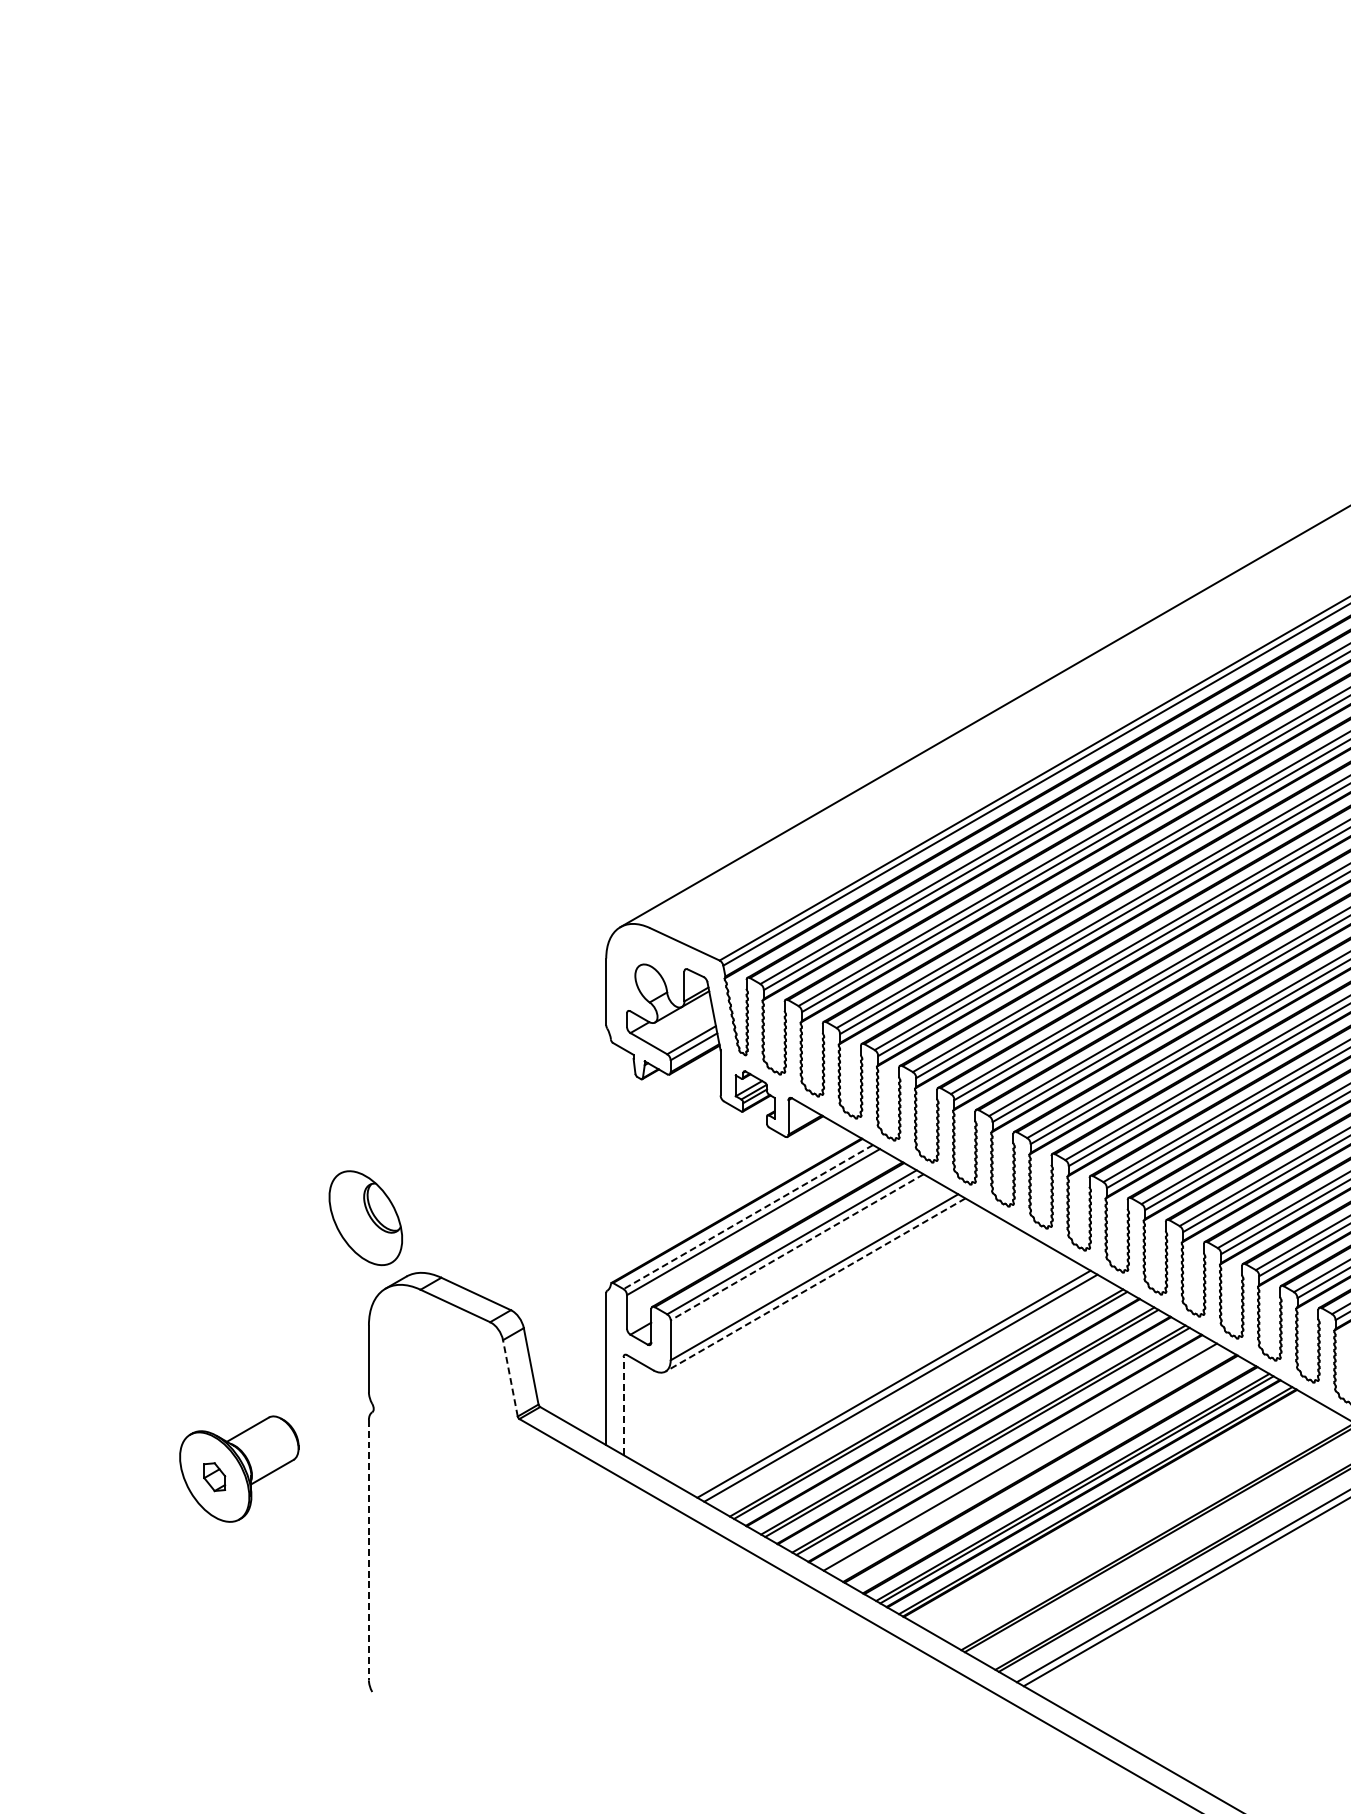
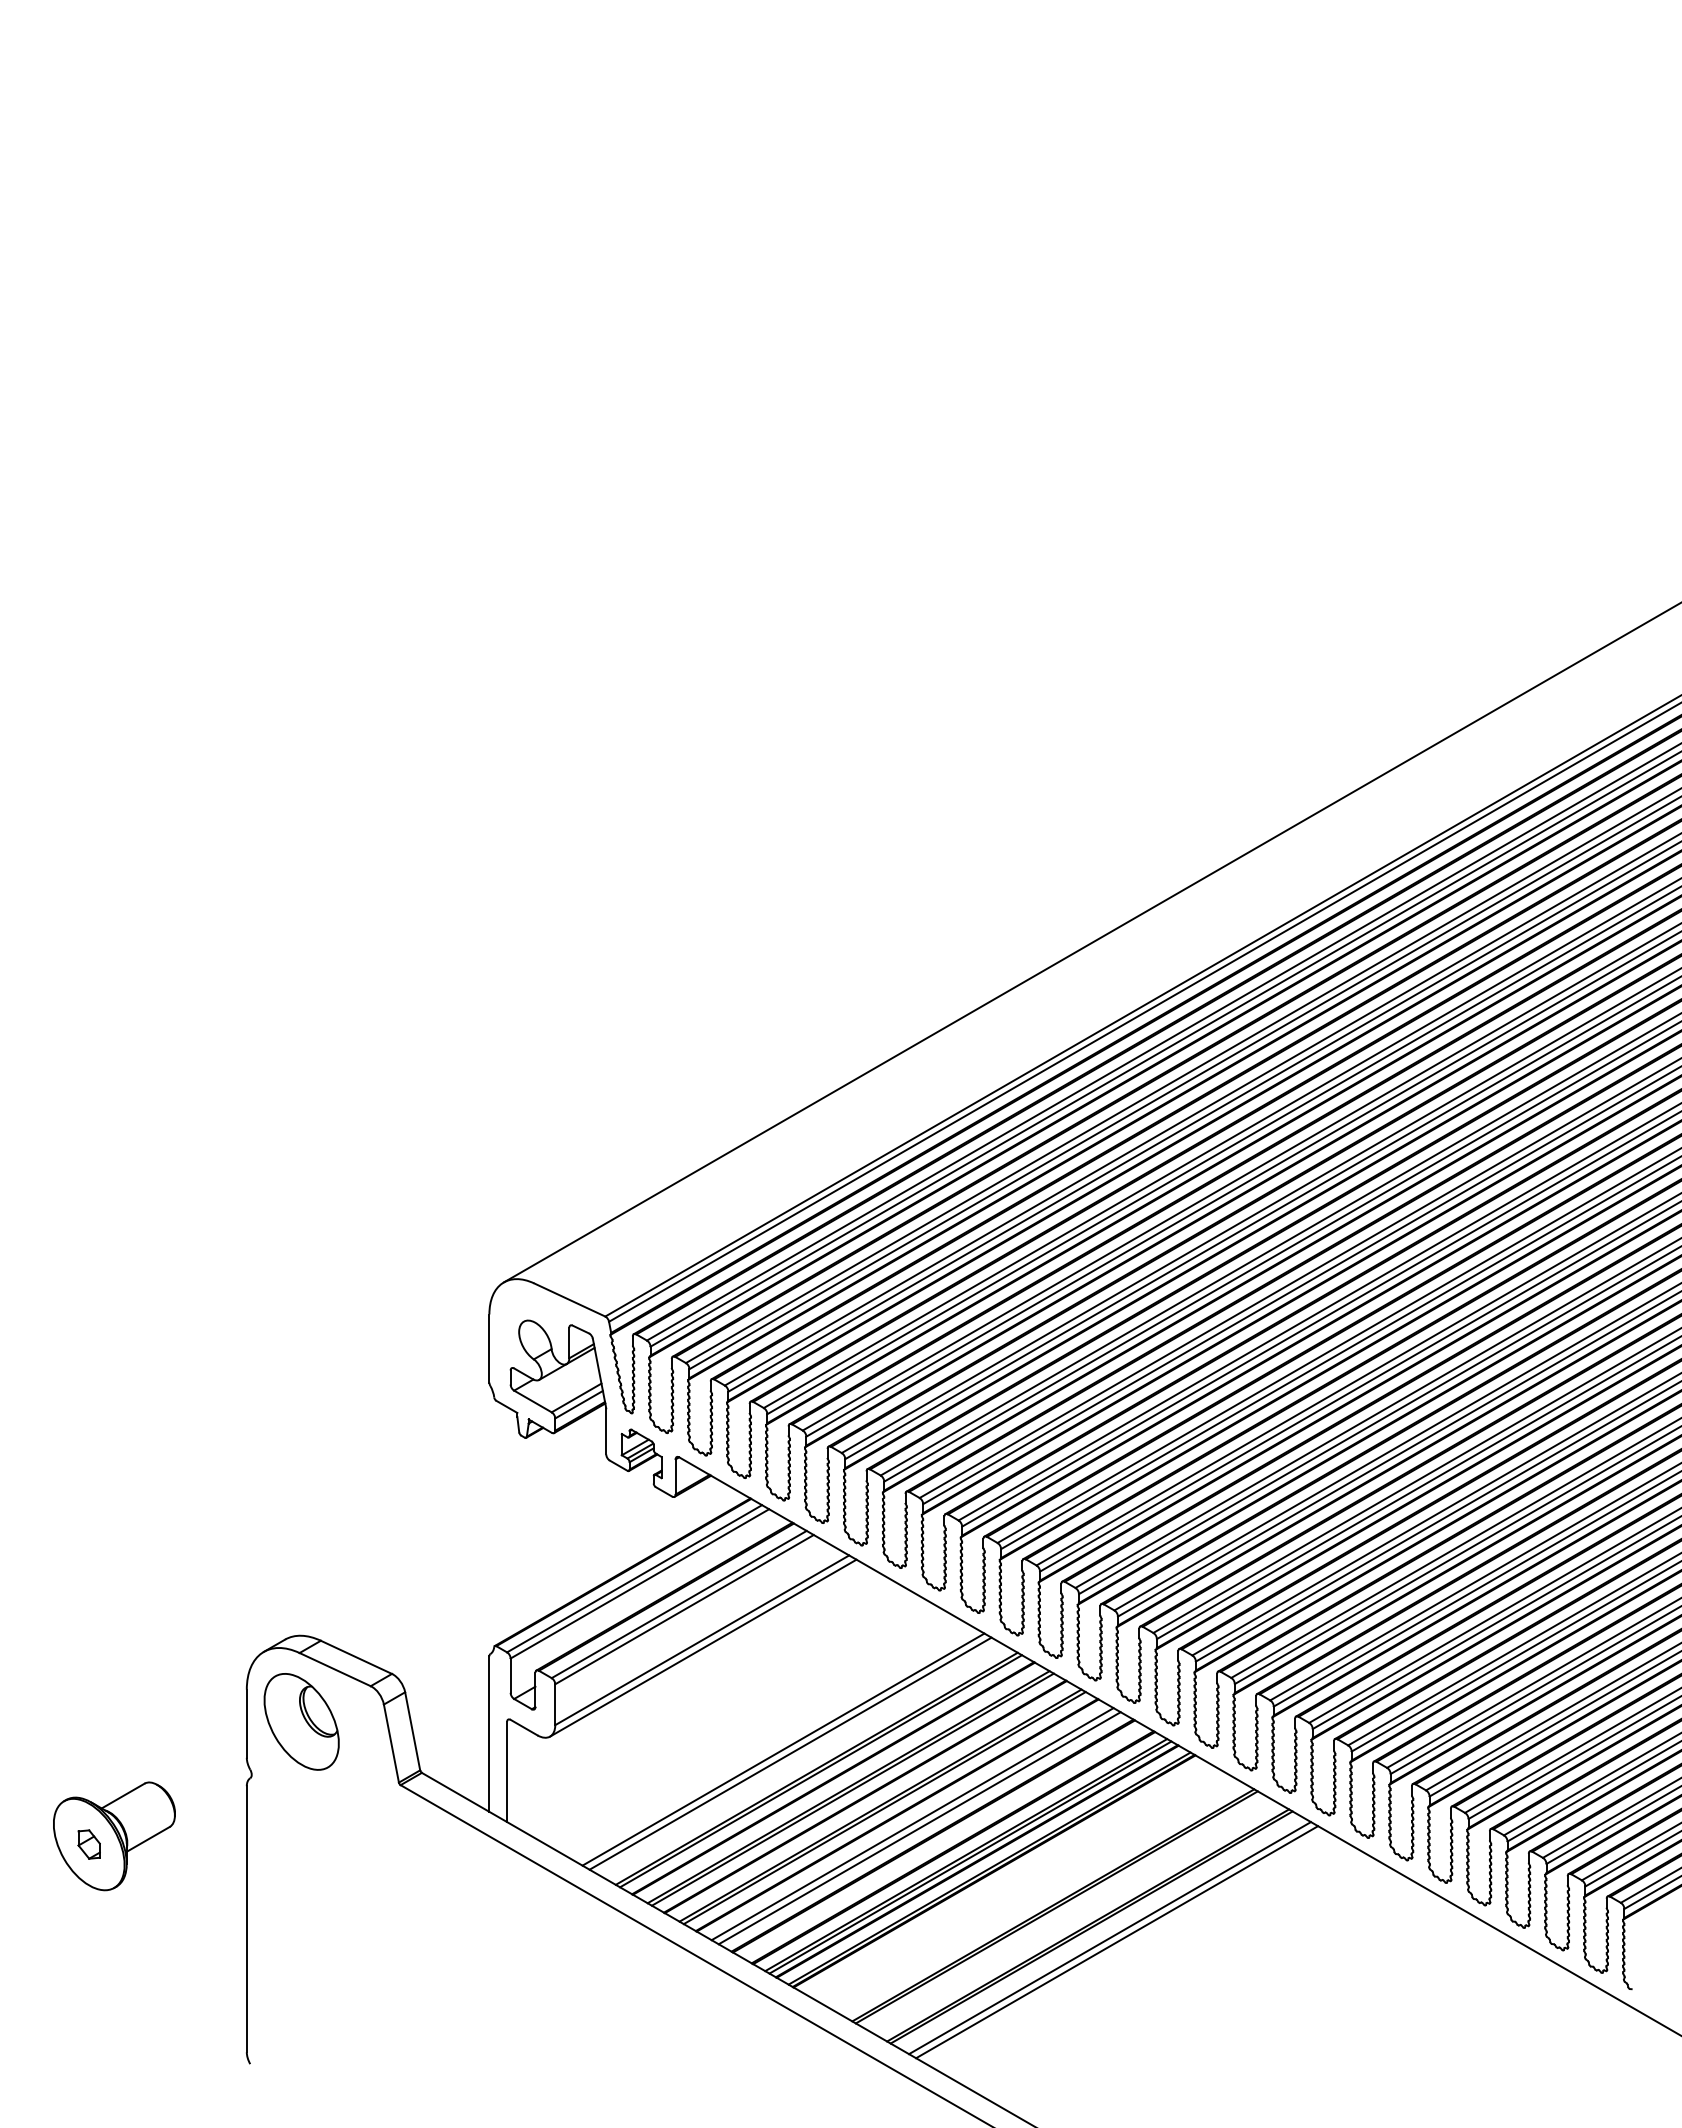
part: (365, 1217) -> (301, 1721), moved
line: (748, 1217) -> (634, 1579), dashed -> solid
line: (797, 1247) -> (684, 1609), dashed -> solid
line: (815, 1285) -> (703, 1648), dashed -> solid
line: (510, 1378) -> (391, 1743), dashed -> solid
line: (623, 1405) -> (507, 1771), dashed -> solid
line: (1027, 1461) -> (919, 1828), added
line: (368, 1550) -> (246, 1919), dashed -> solid

